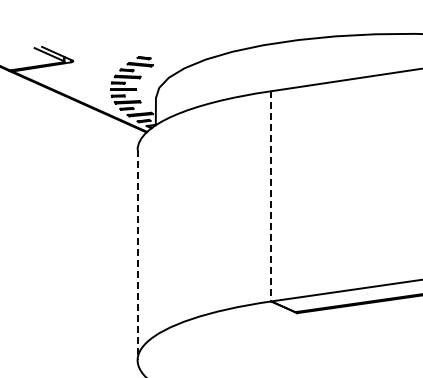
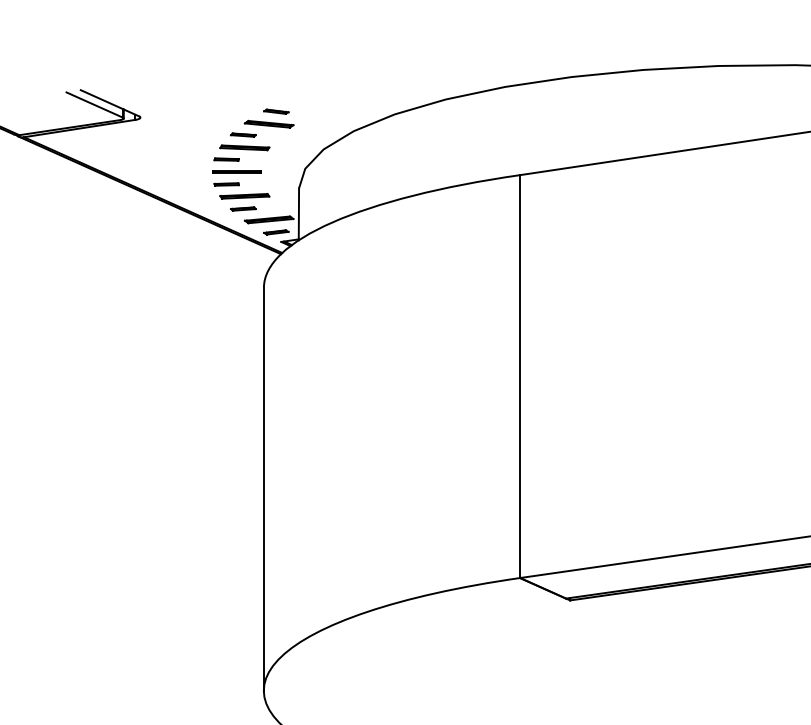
line: (271, 196) -> (520, 376), dashed -> solid
line: (137, 255) -> (263, 489), dashed -> solid

